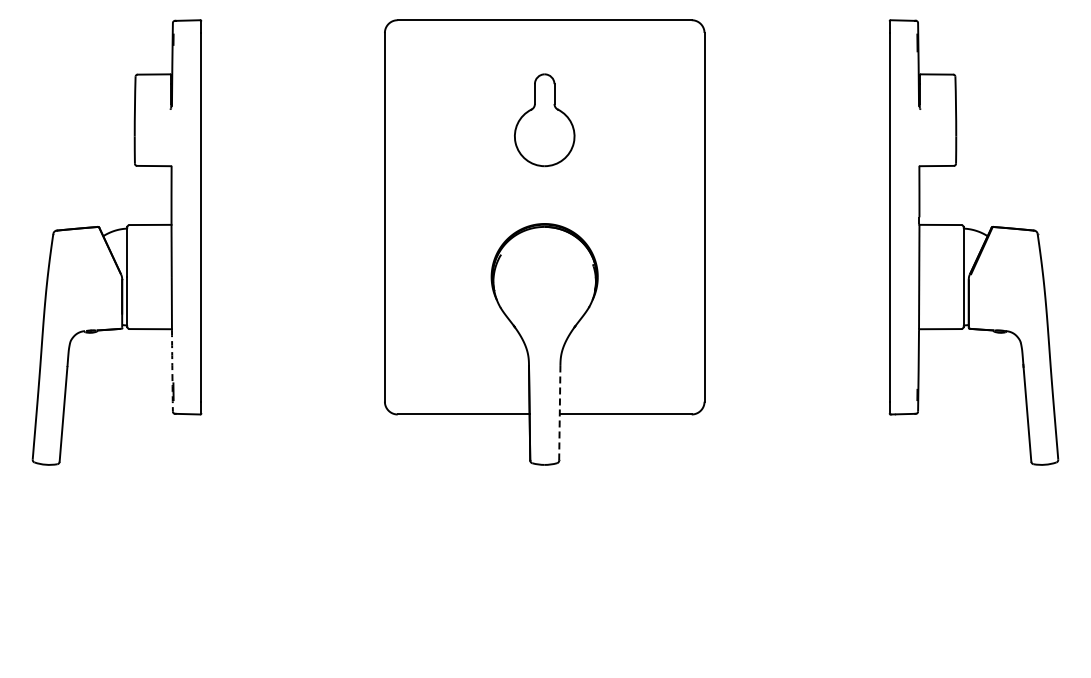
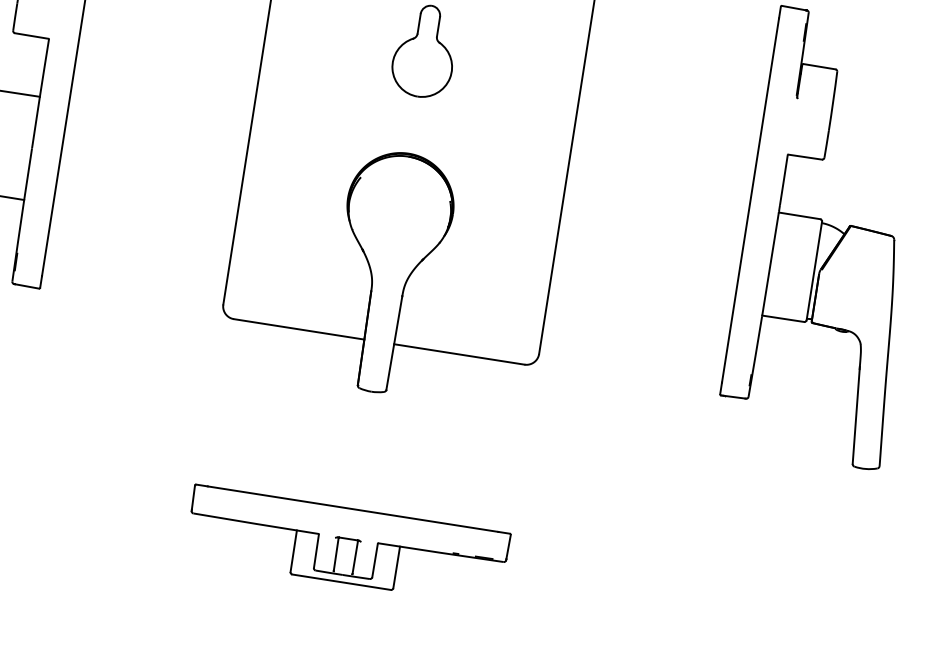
arc: (172, 370) -> (18, 240), dashed -> solid
line: (559, 412) -> (394, 342), dashed -> solid
part: (544, 620) -> (347, 545), added

